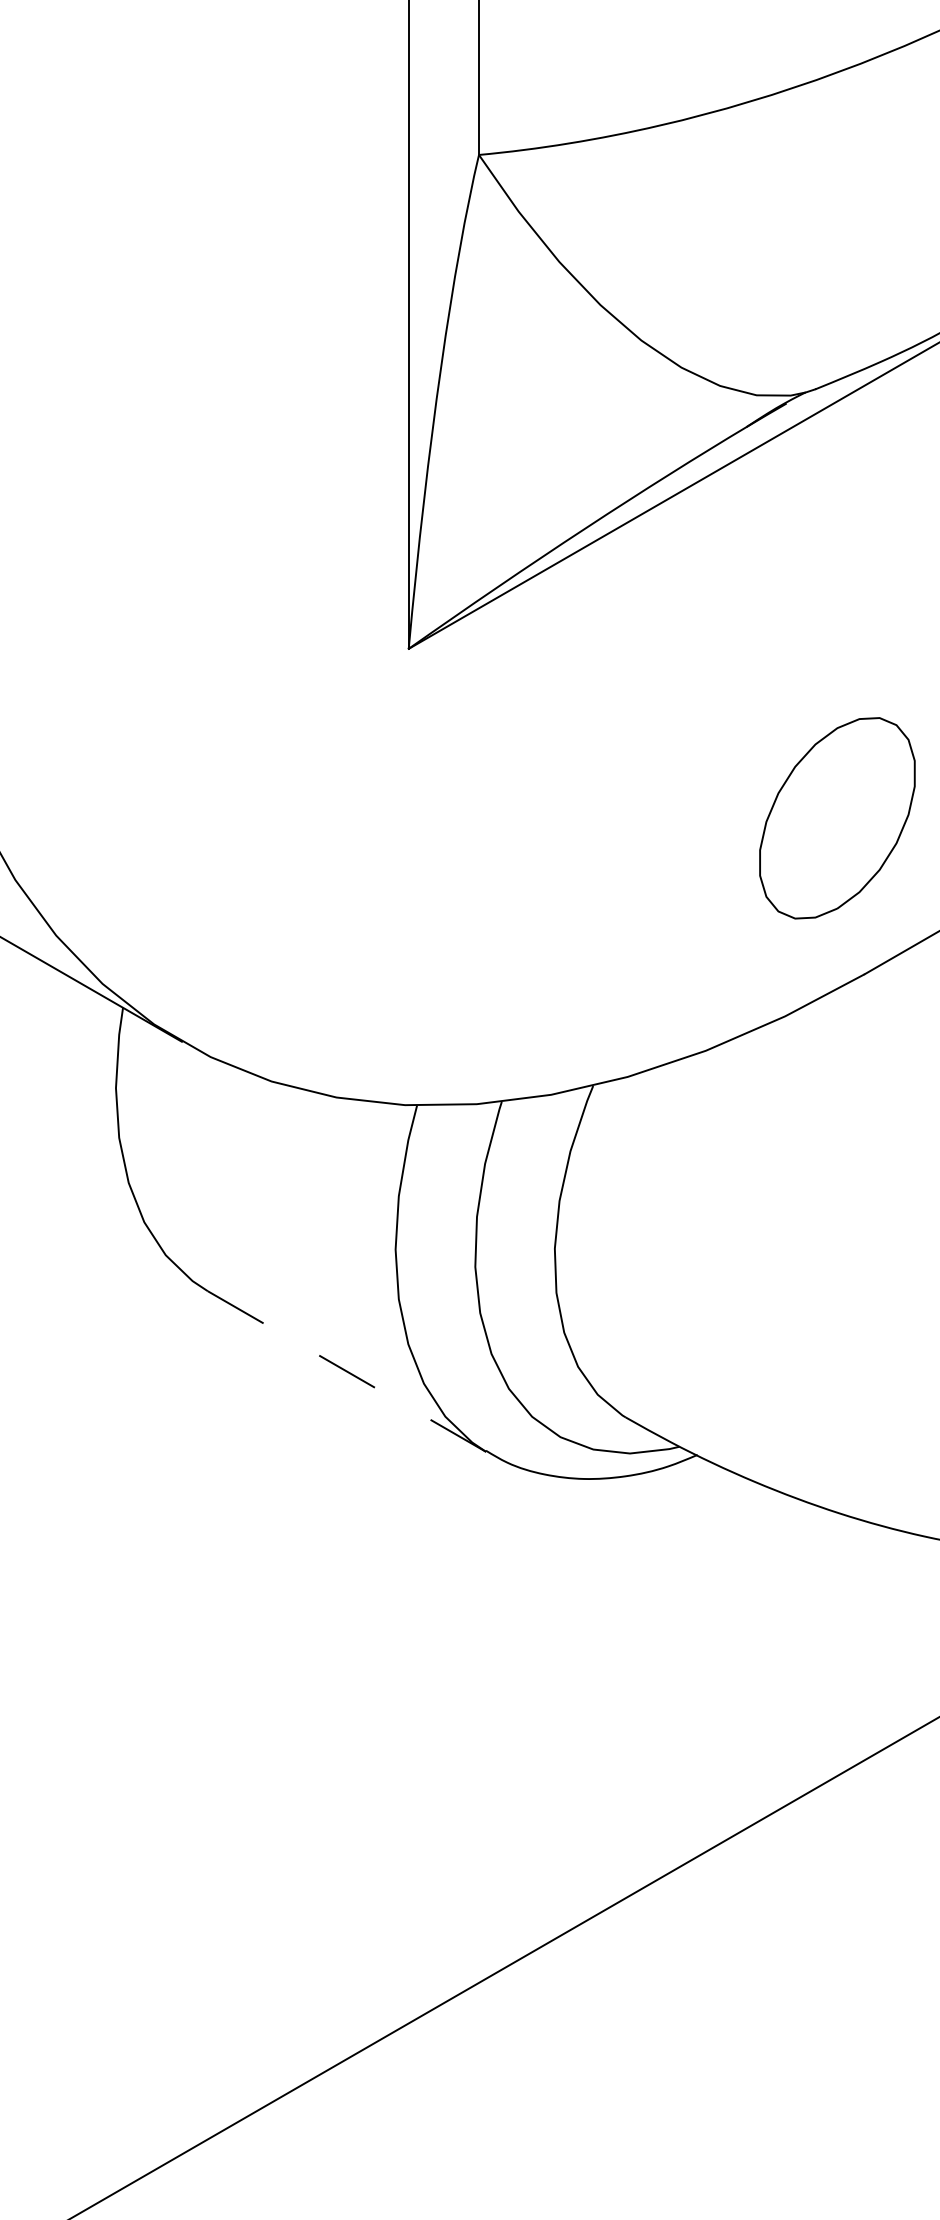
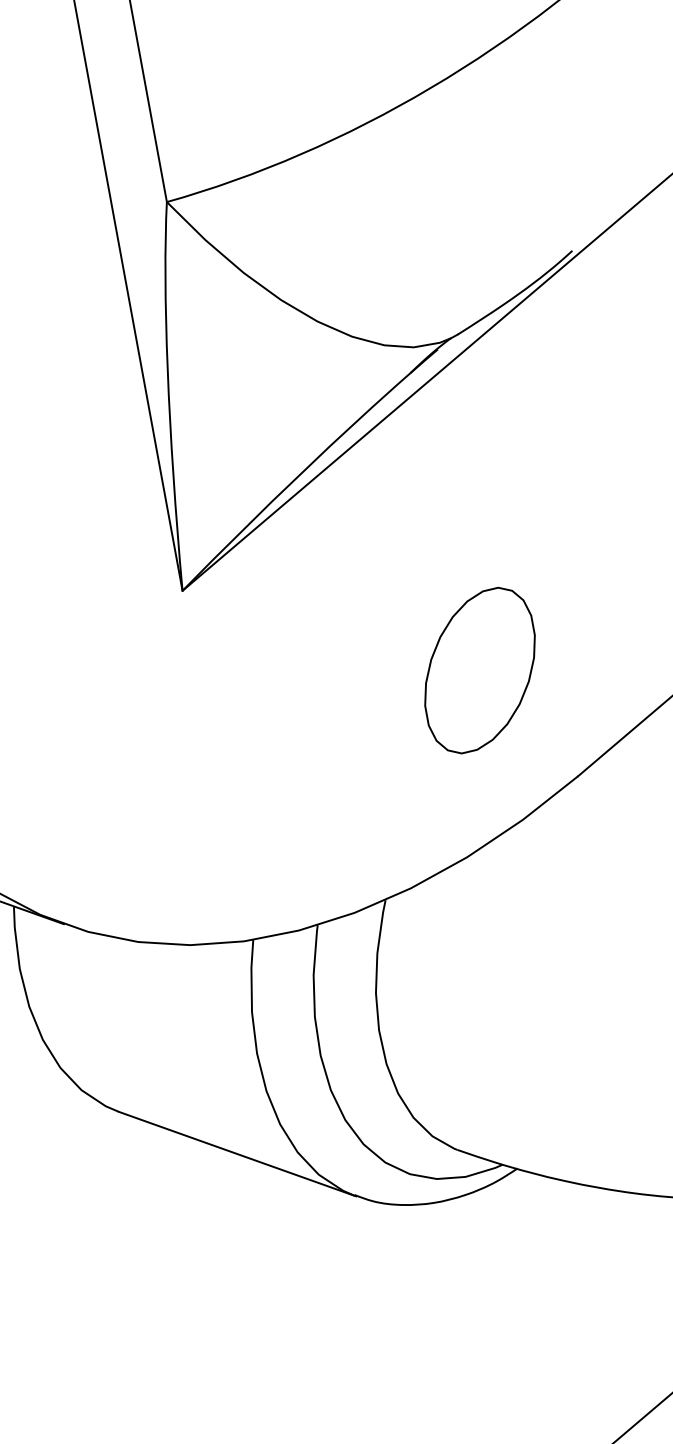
part: (837, 818) -> (480, 670), moved
line: (348, 1372) -> (238, 1154), dashed -> solid

